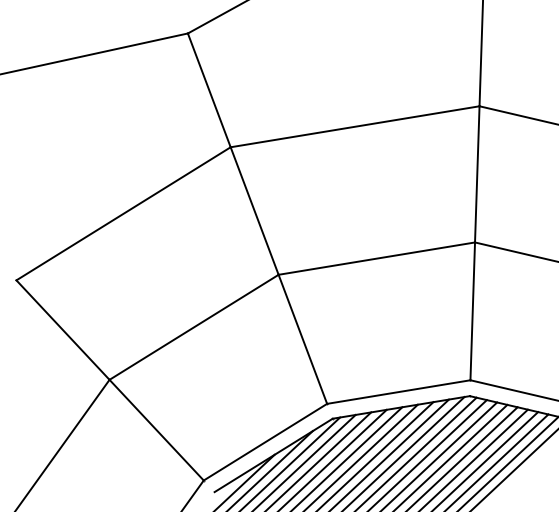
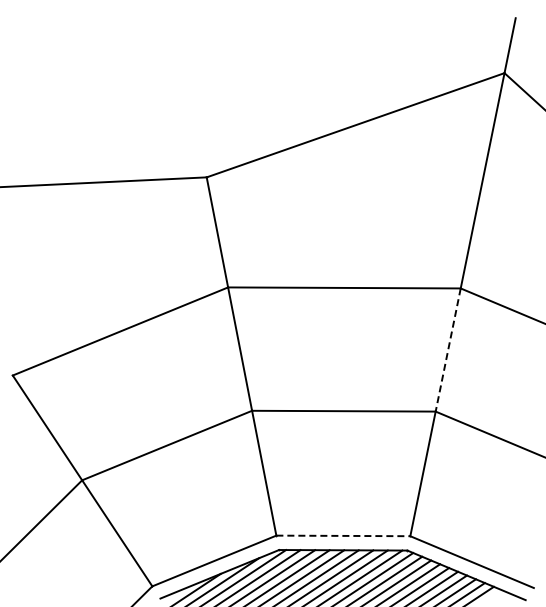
line: (477, 174) -> (448, 350), solid -> dashed
line: (398, 391) -> (343, 535), solid -> dashed

